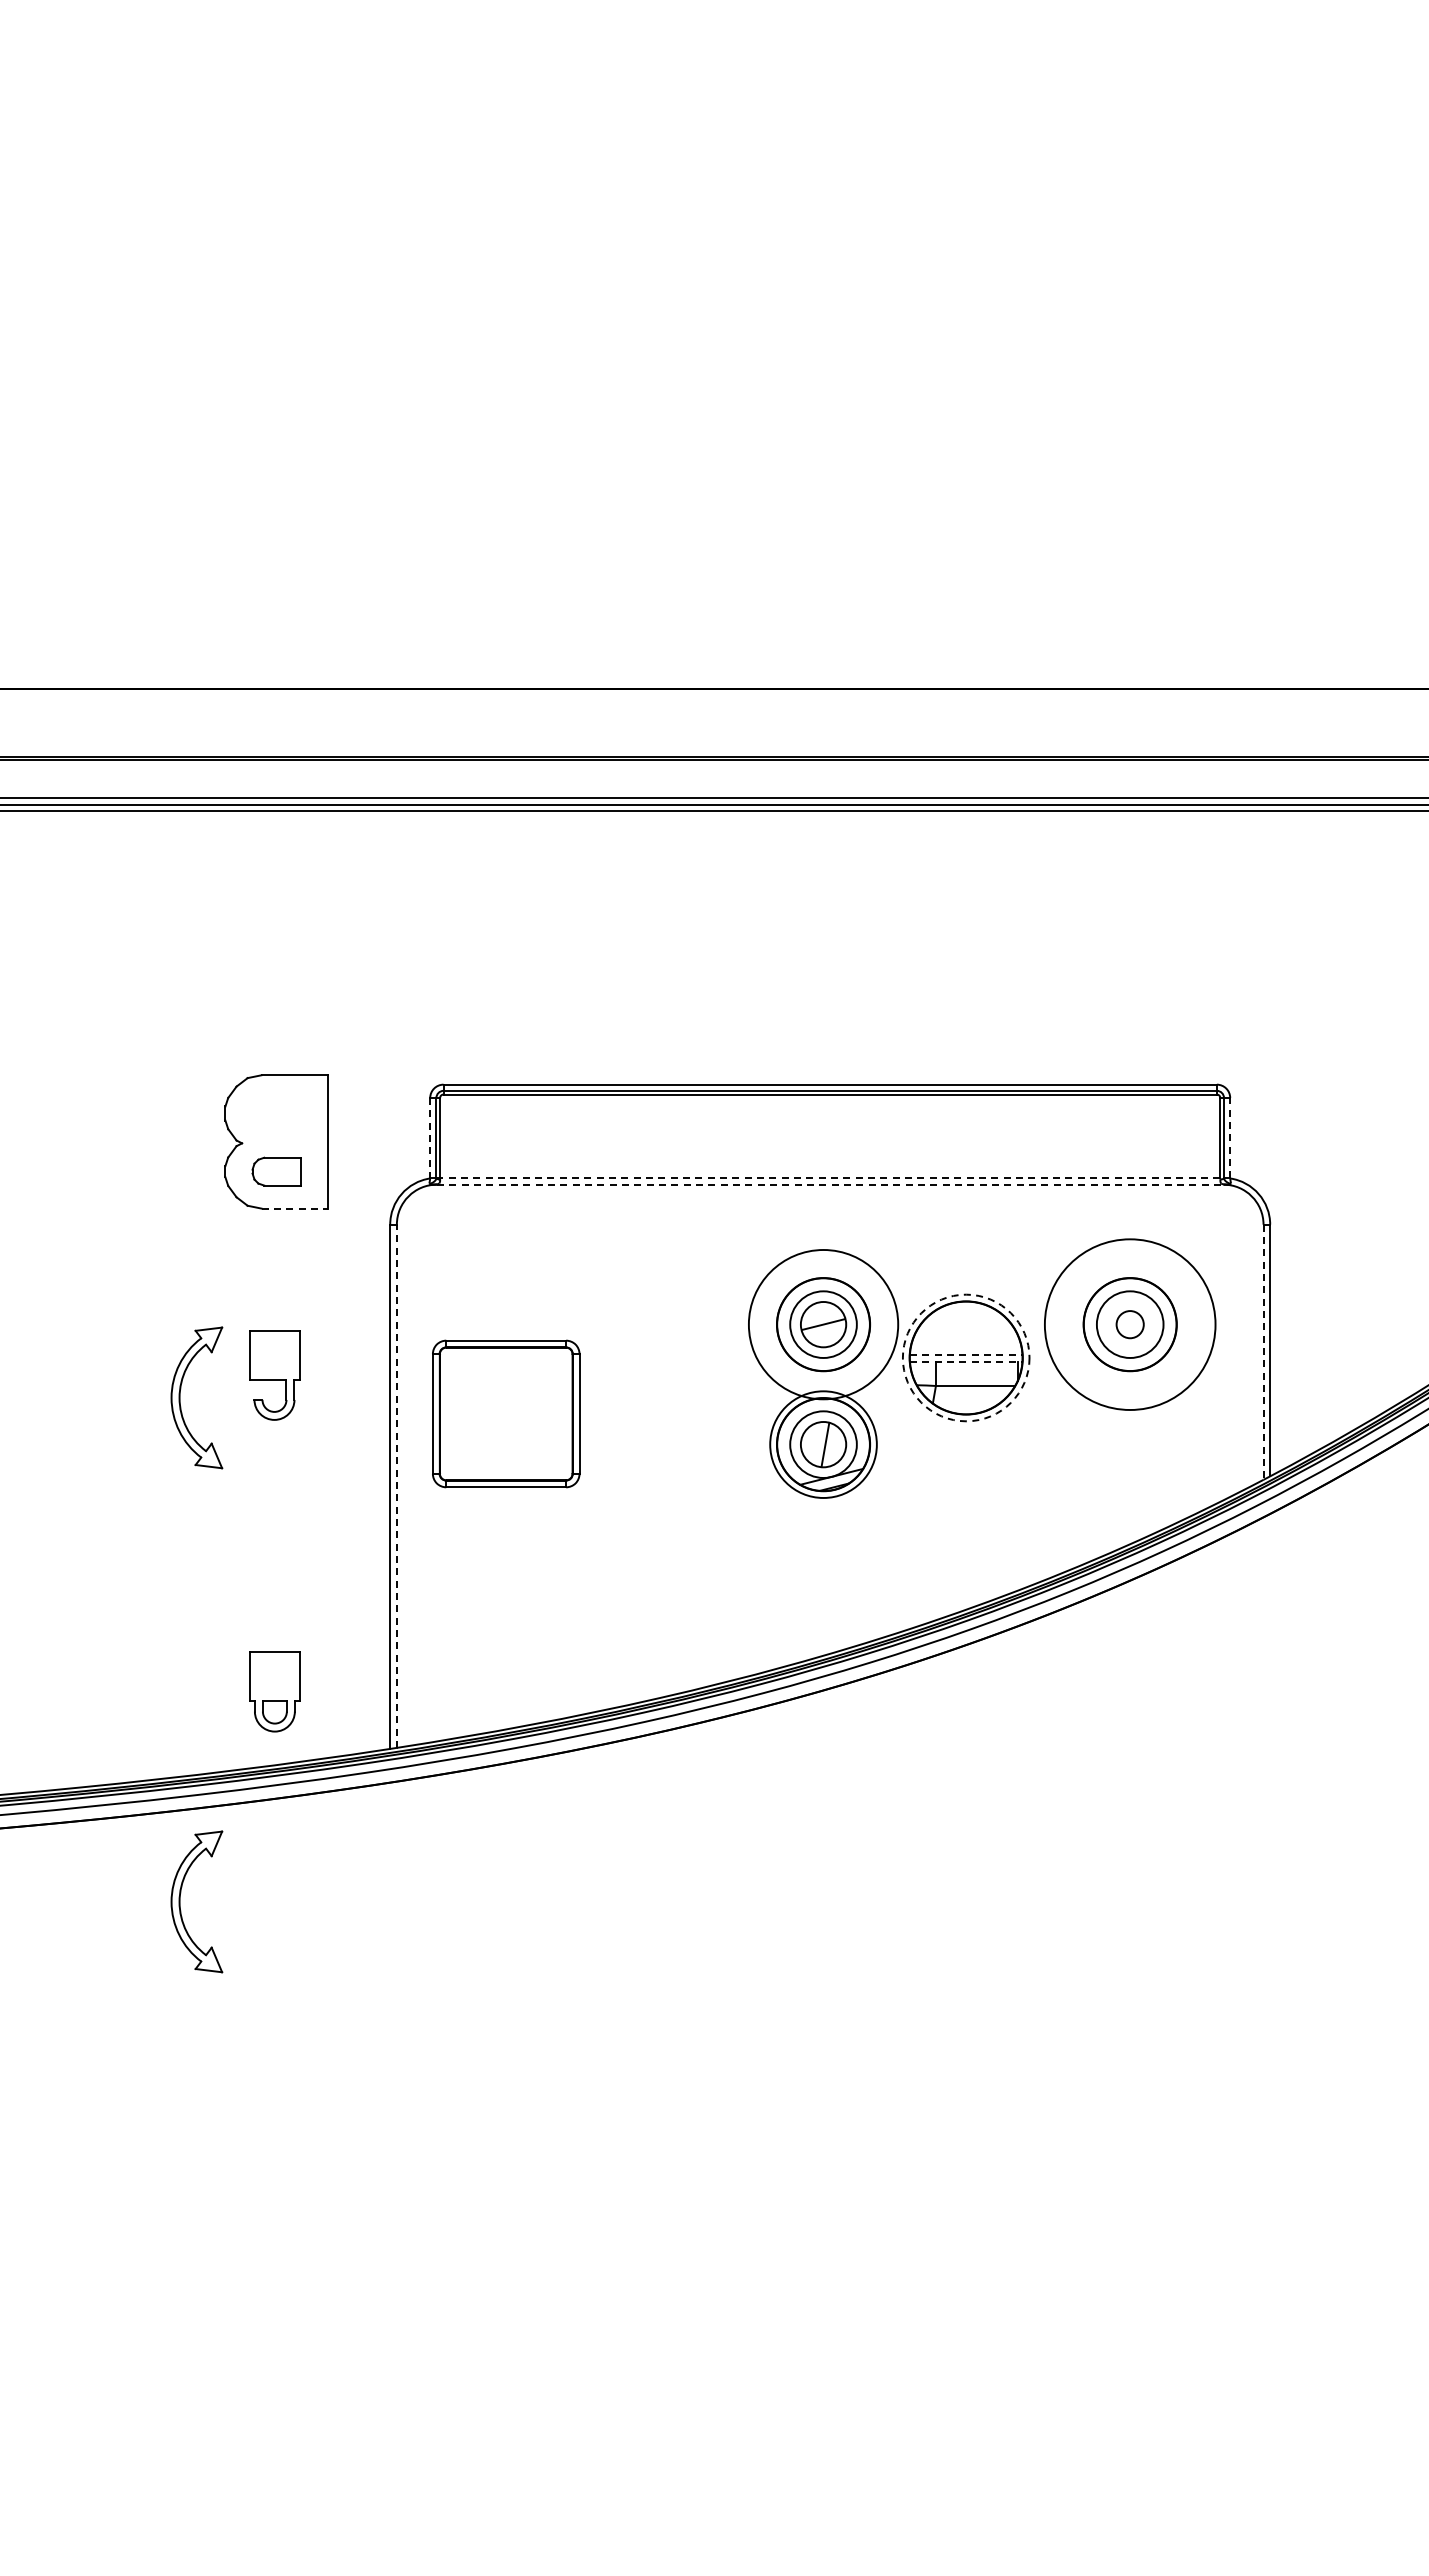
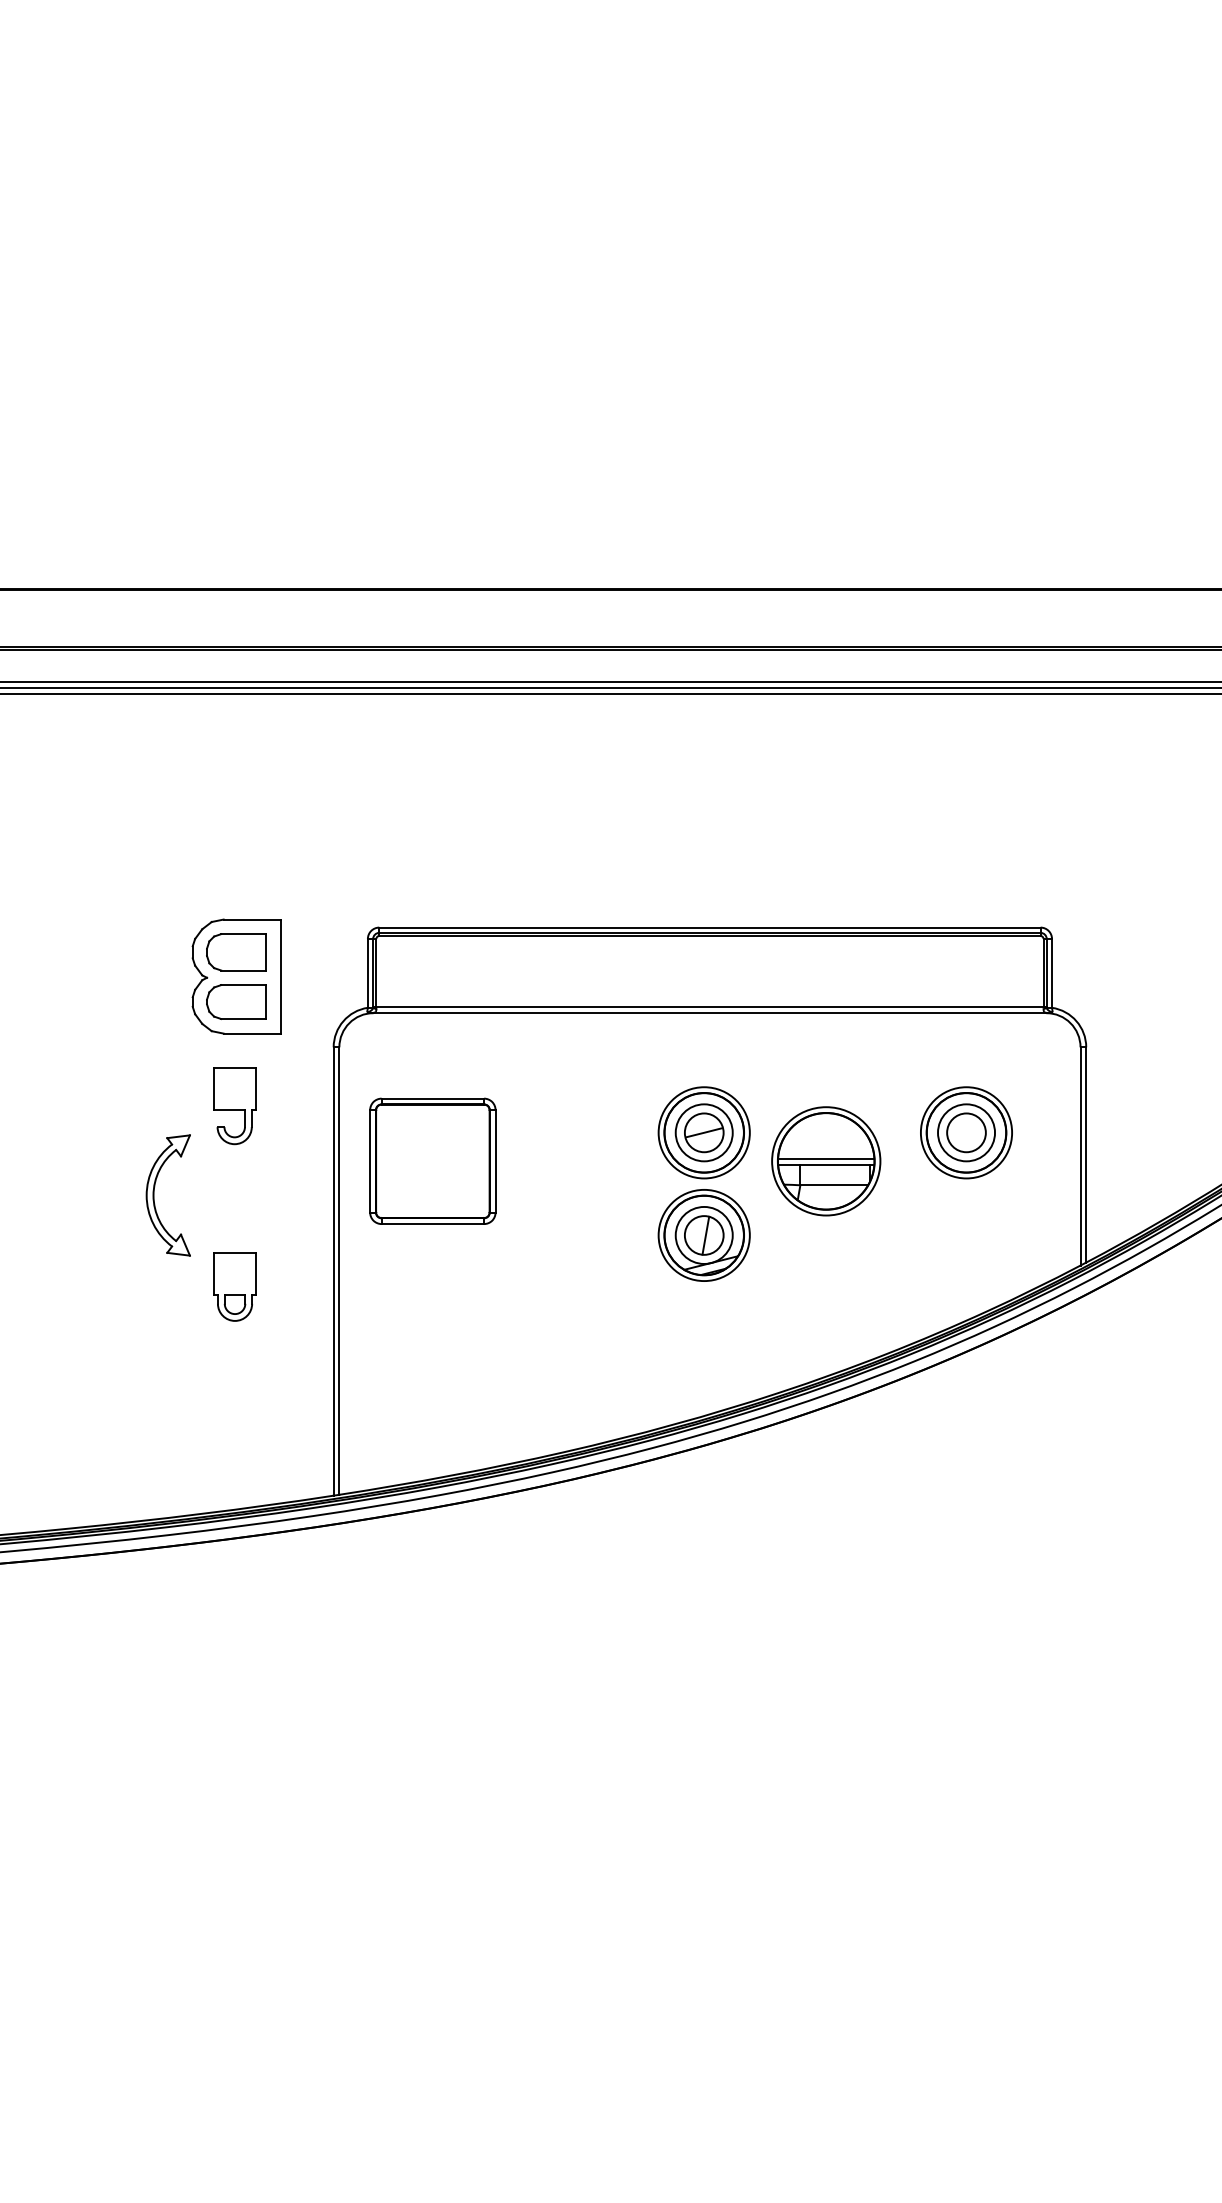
part: (276, 1113) -> (236, 952), added
line: (1230, 1137) -> (1052, 972), dashed -> solid
line: (430, 1138) -> (368, 973), dashed -> solid
part: (276, 1171) -> (236, 1001), size x1.43
line: (830, 1178) -> (710, 1007), dashed -> solid
line: (830, 1184) -> (710, 1012), dashed -> solid
line: (295, 1208) -> (252, 1033), dashed -> solid
circle: (823, 1324) -> (704, 1132), size x0.71
circle: (1129, 1324) -> (965, 1132), size x0.62
circle: (1129, 1324) -> (965, 1132), size x1.67
line: (1263, 1352) -> (1080, 1156), dashed -> solid
line: (966, 1355) -> (826, 1159), dashed -> solid
circle: (965, 1357) -> (825, 1160), dashed -> solid
line: (966, 1361) -> (826, 1164), dashed -> solid
part: (274, 1375) -> (234, 1106), moved
part: (506, 1413) -> (433, 1160), moved
line: (396, 1486) -> (339, 1271), dashed -> solid
part: (274, 1691) -> (234, 1286), moved
part: (180, 1901) -> (154, 1626), removed

